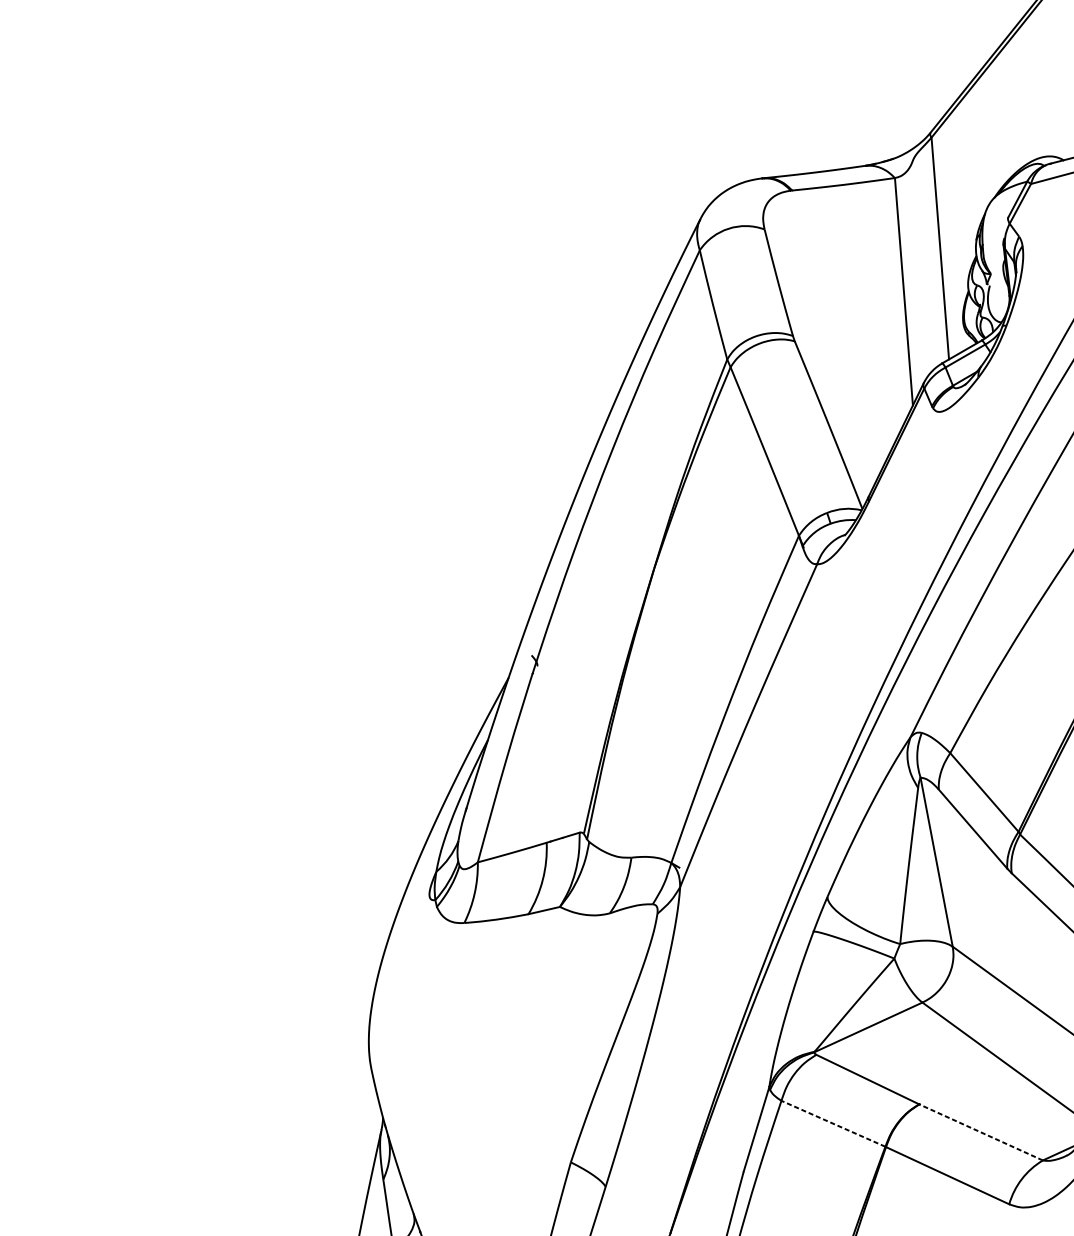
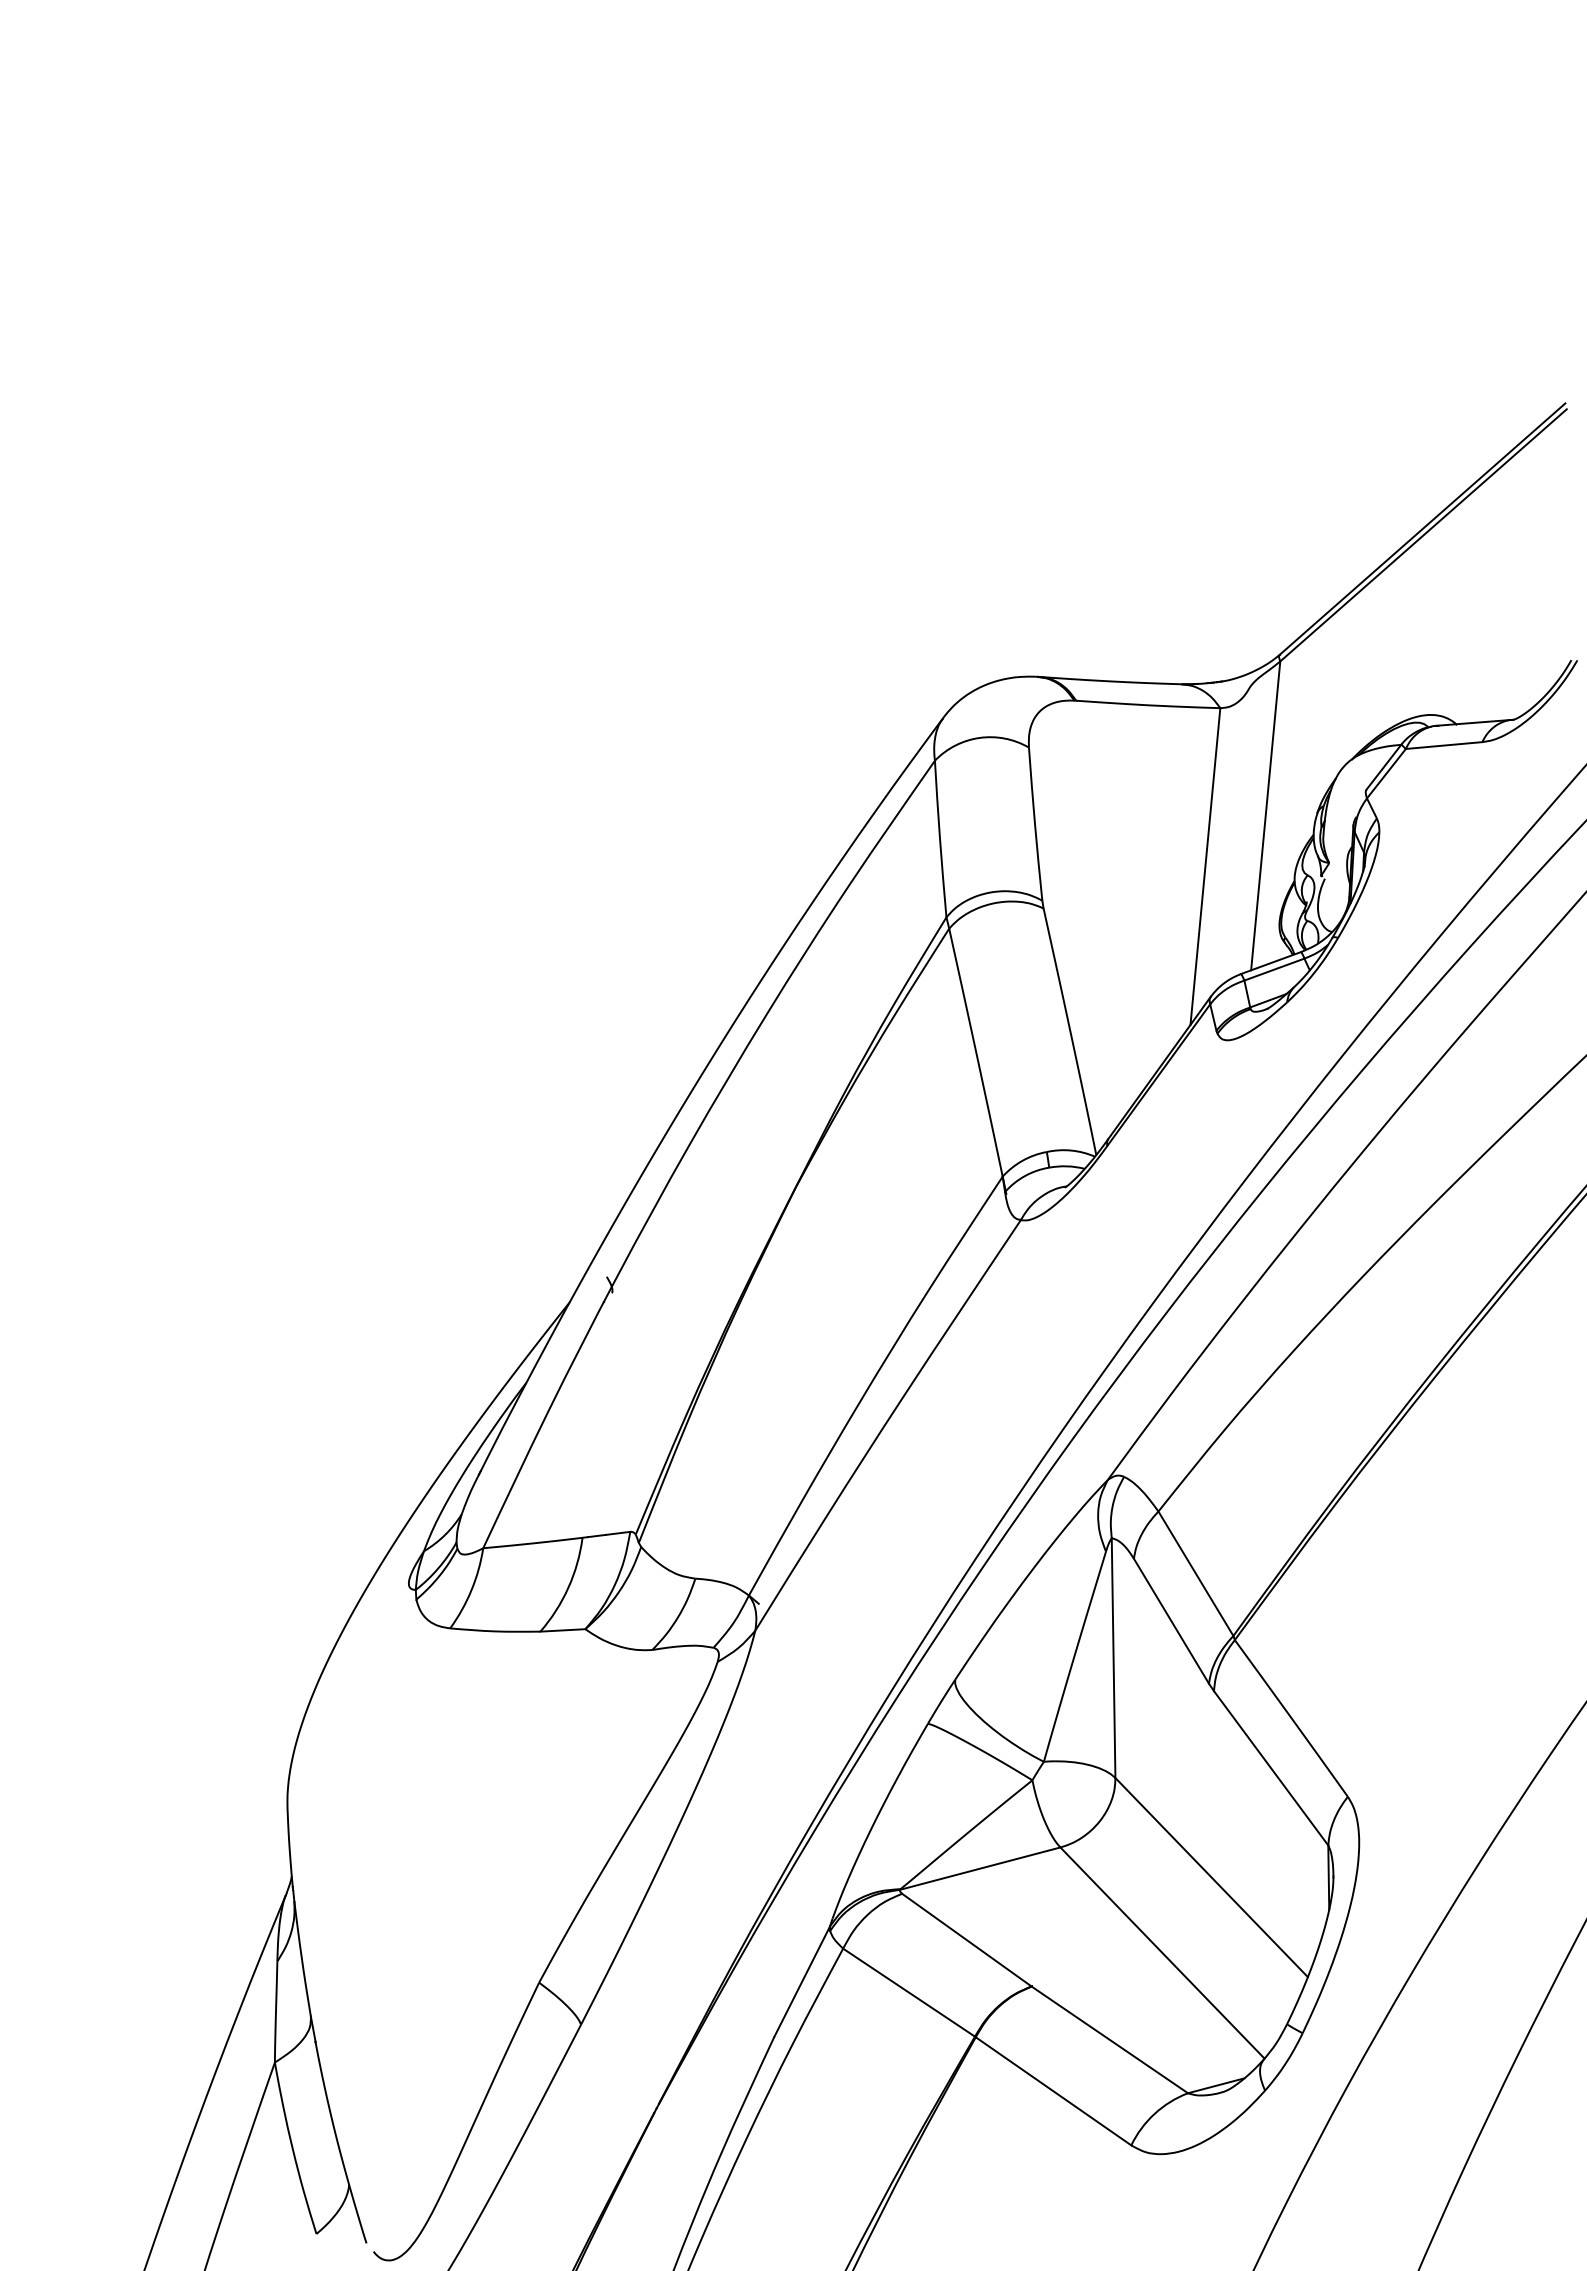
line: (833, 1123) -> (908, 1992), dashed -> solid
line: (980, 1132) -> (1109, 2039), dashed -> solid

